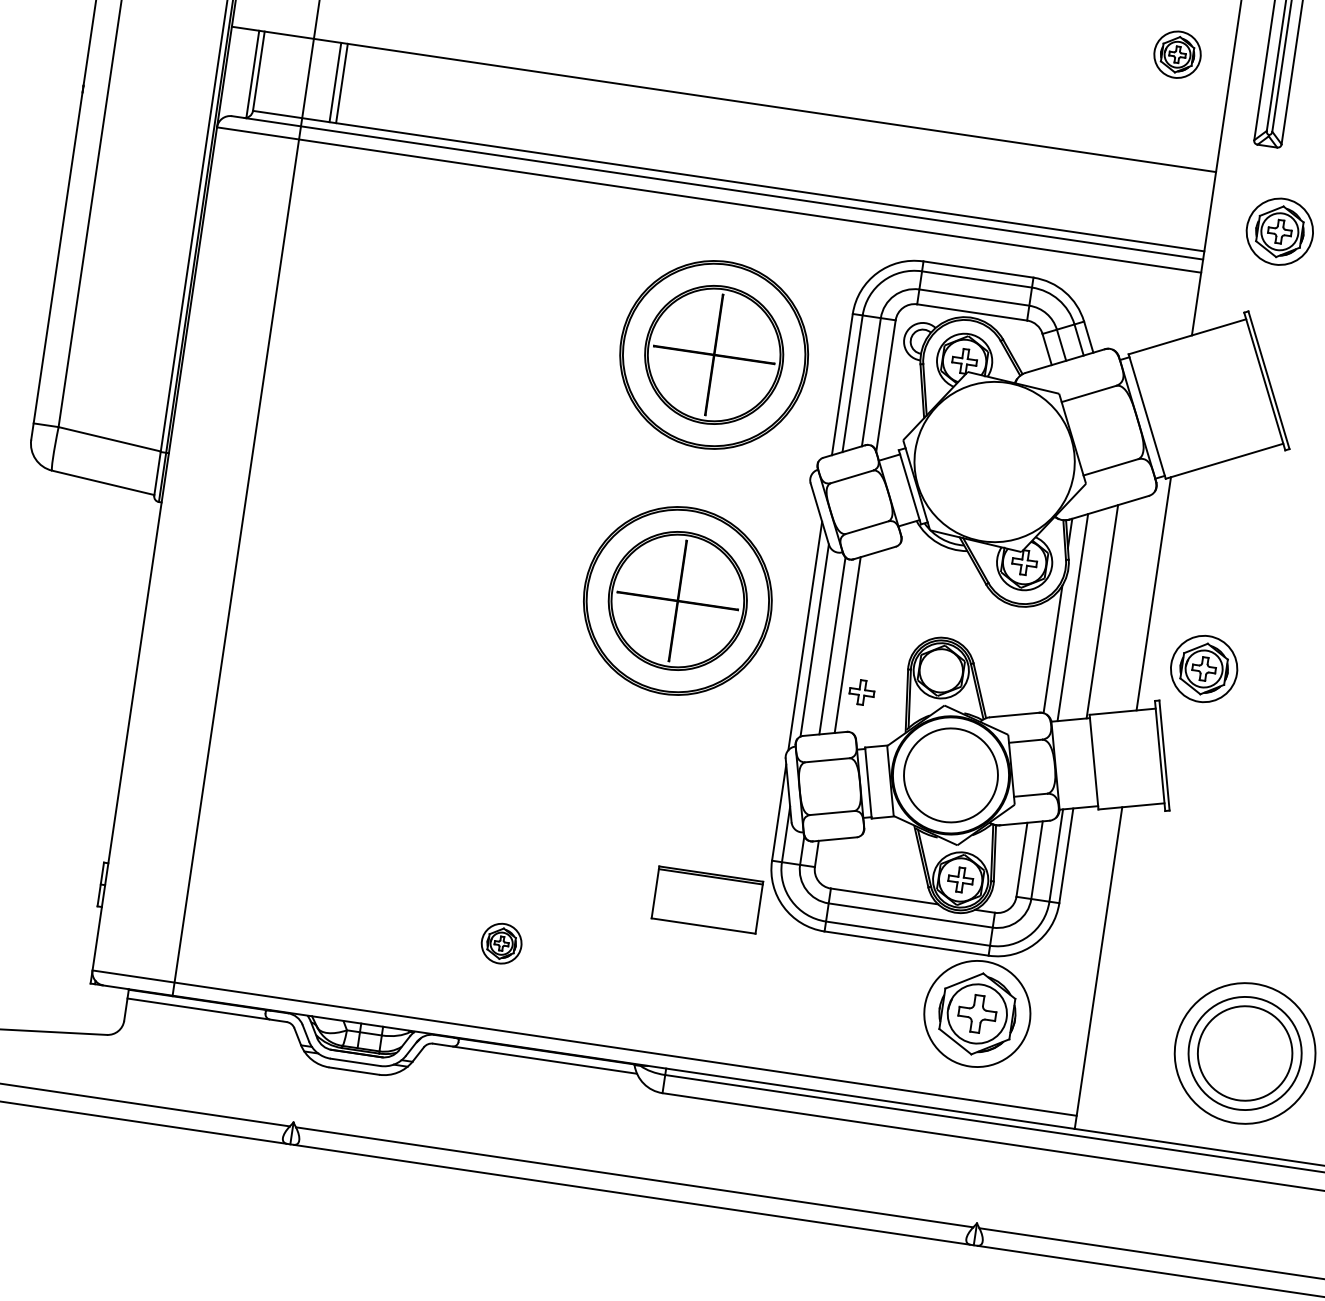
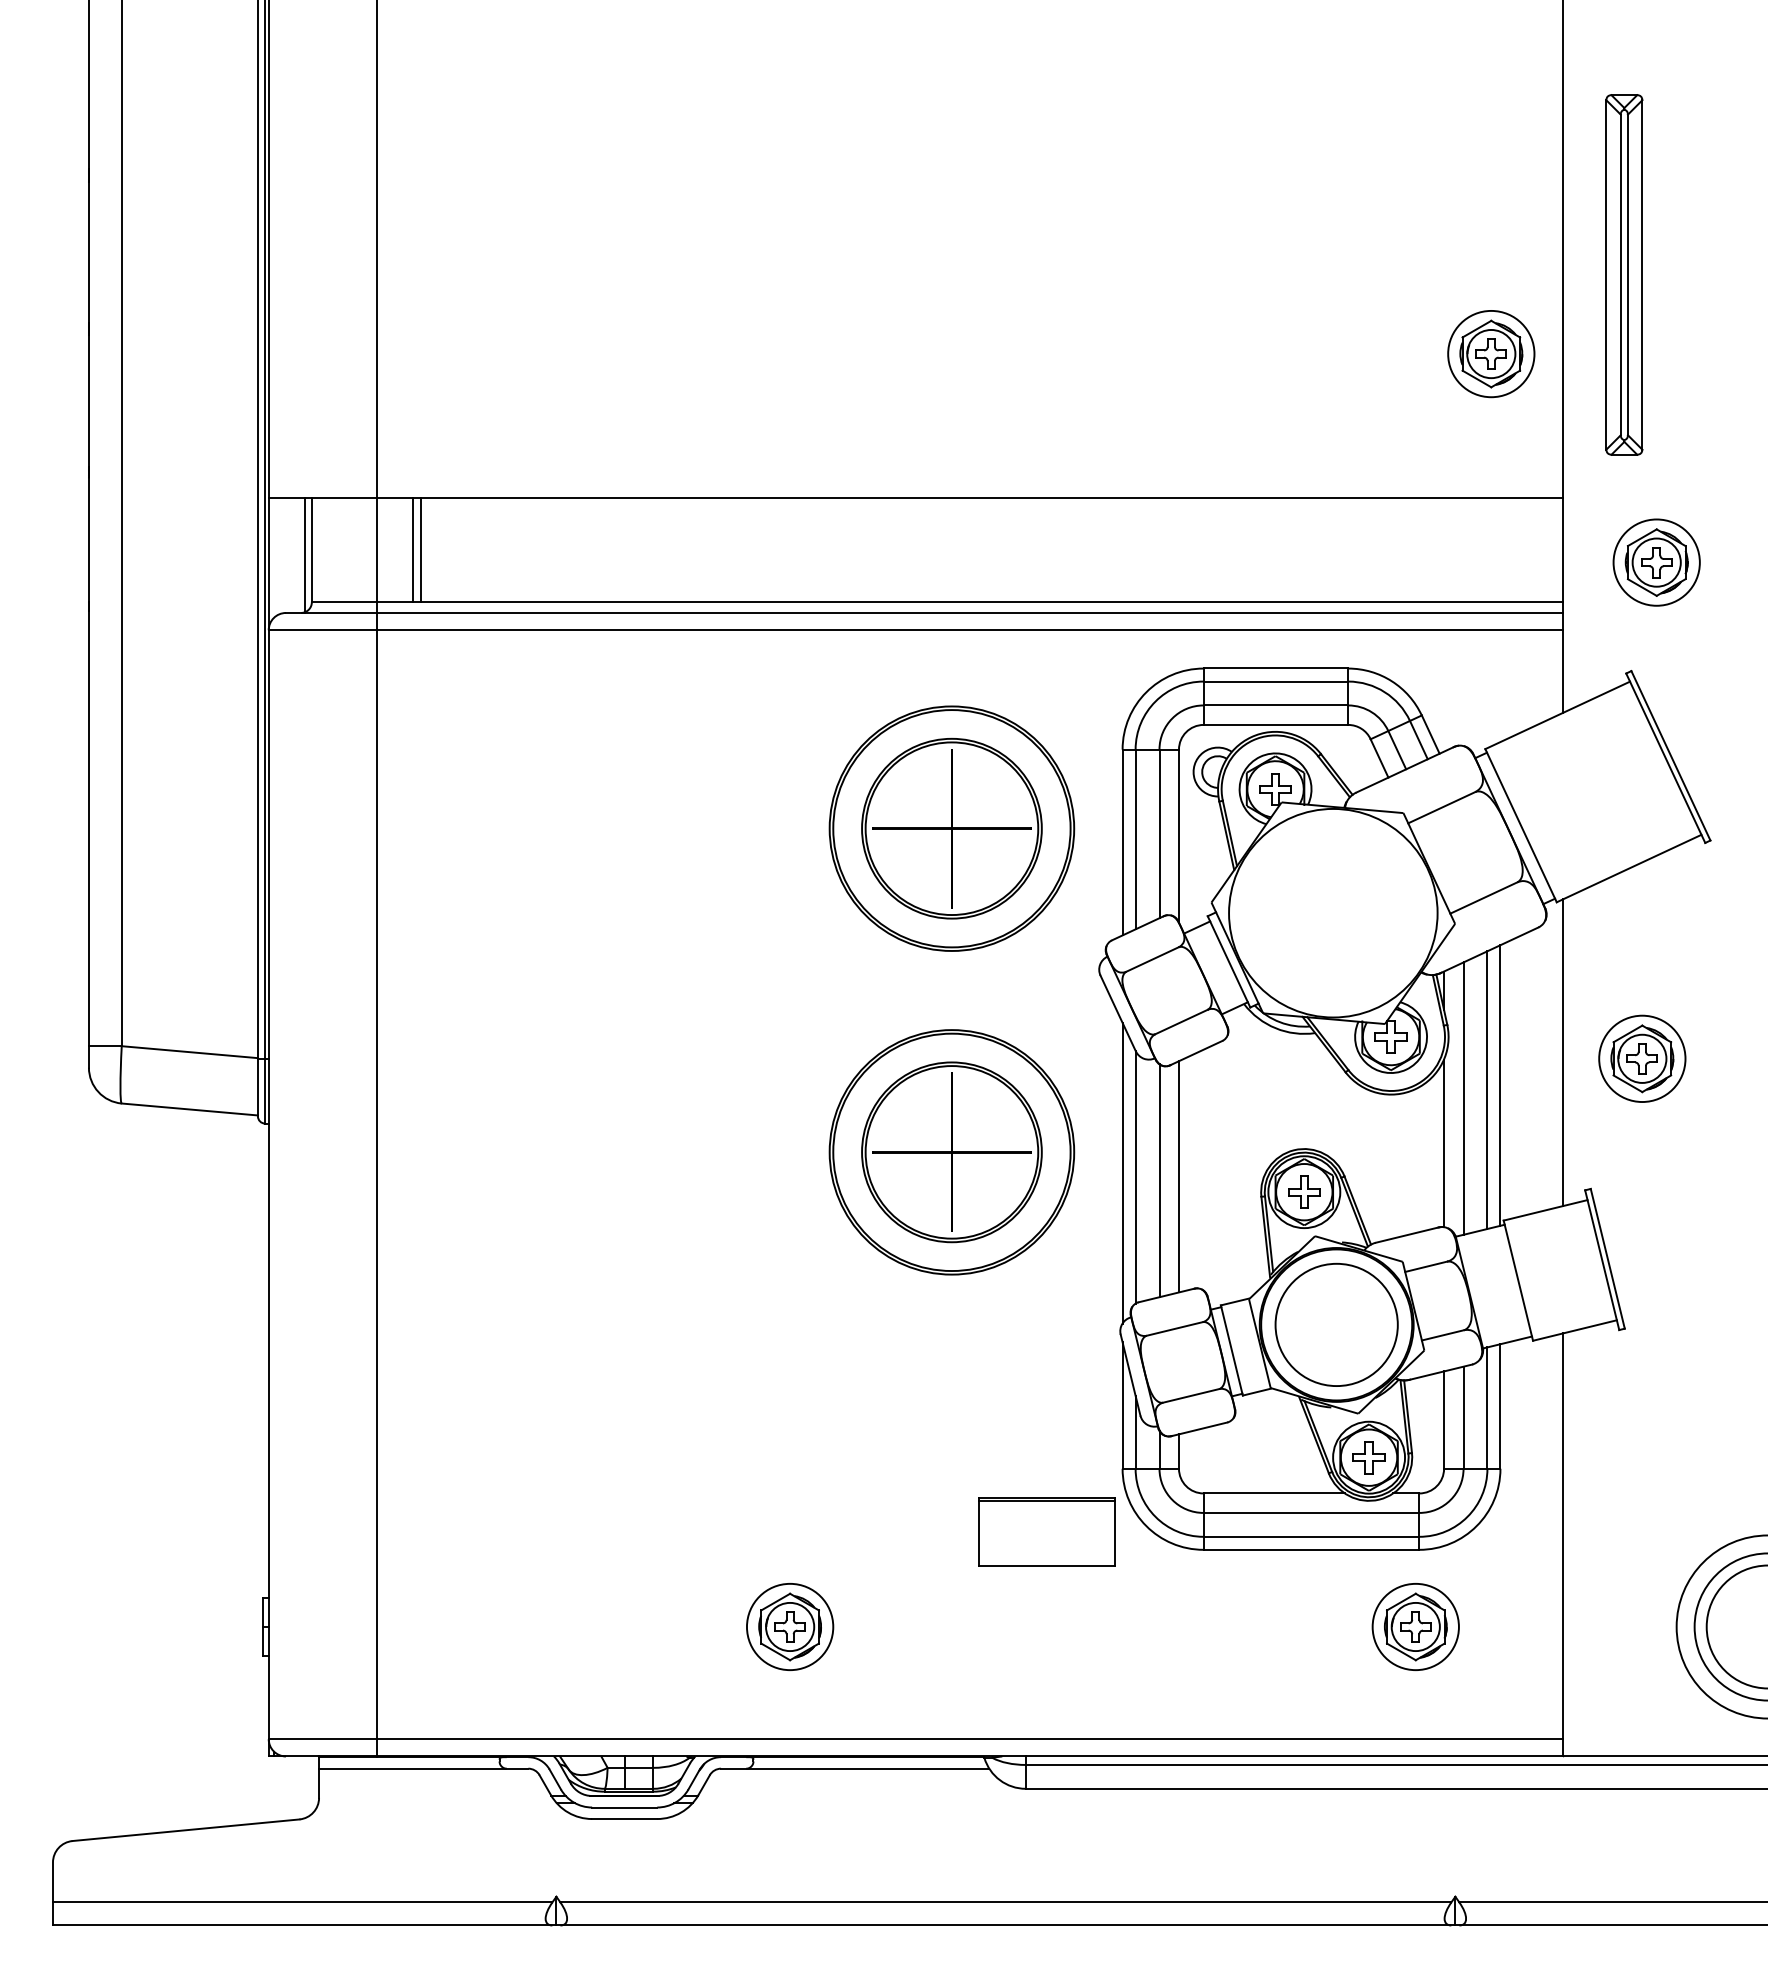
part: (1177, 55) -> (1491, 354), size x1.43
line: (1092, 613) -> (1487, 1089), added
part: (1204, 668) -> (1642, 1058), moved
part: (862, 692) -> (1304, 1191), moved
part: (501, 943) -> (790, 1626), size x1.67
part: (977, 1013) -> (1415, 1626), size x0.62

